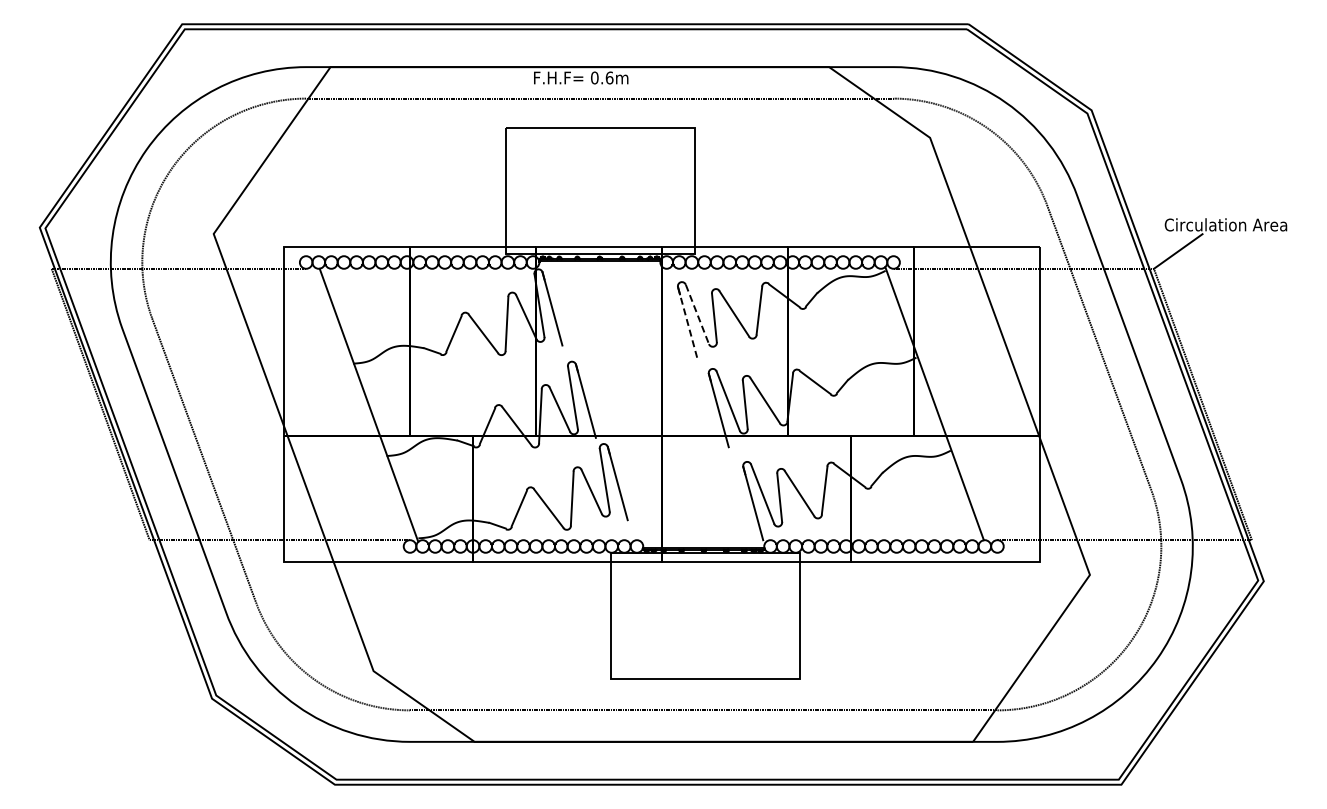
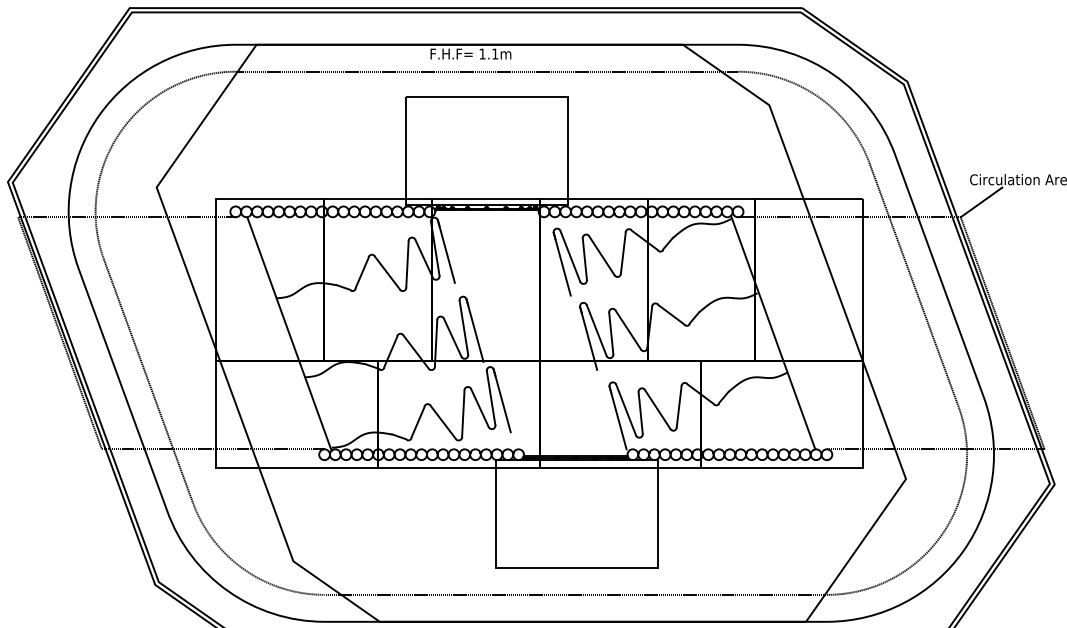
text: (602, 77) -> (489, 53), 0.6m -> 1.1m
line: (697, 314) -> (570, 256), dashed -> solid
line: (687, 323) -> (561, 264), dashed -> solid

